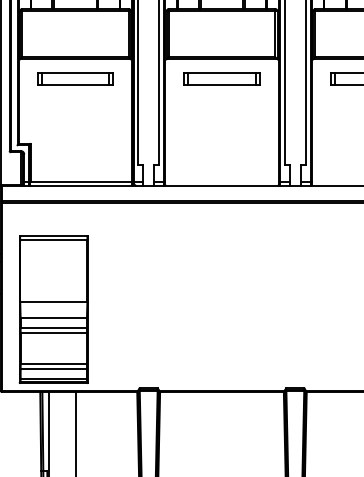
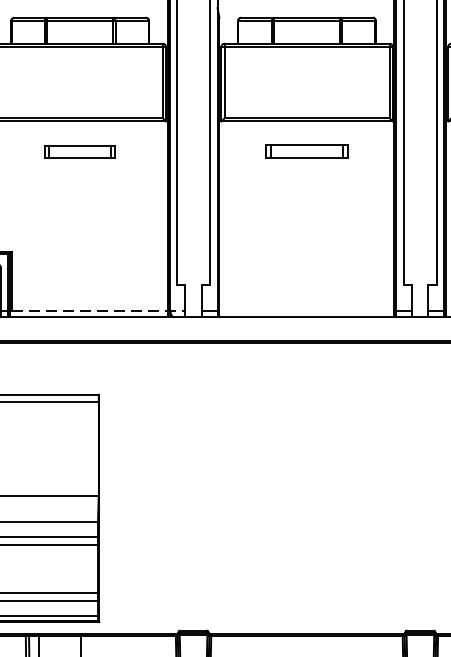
part: (75, 78) -> (80, 151), size x0.6
part: (221, 78) -> (306, 151), size x0.7
line: (87, 181) -> (98, 310), solid -> dashed

